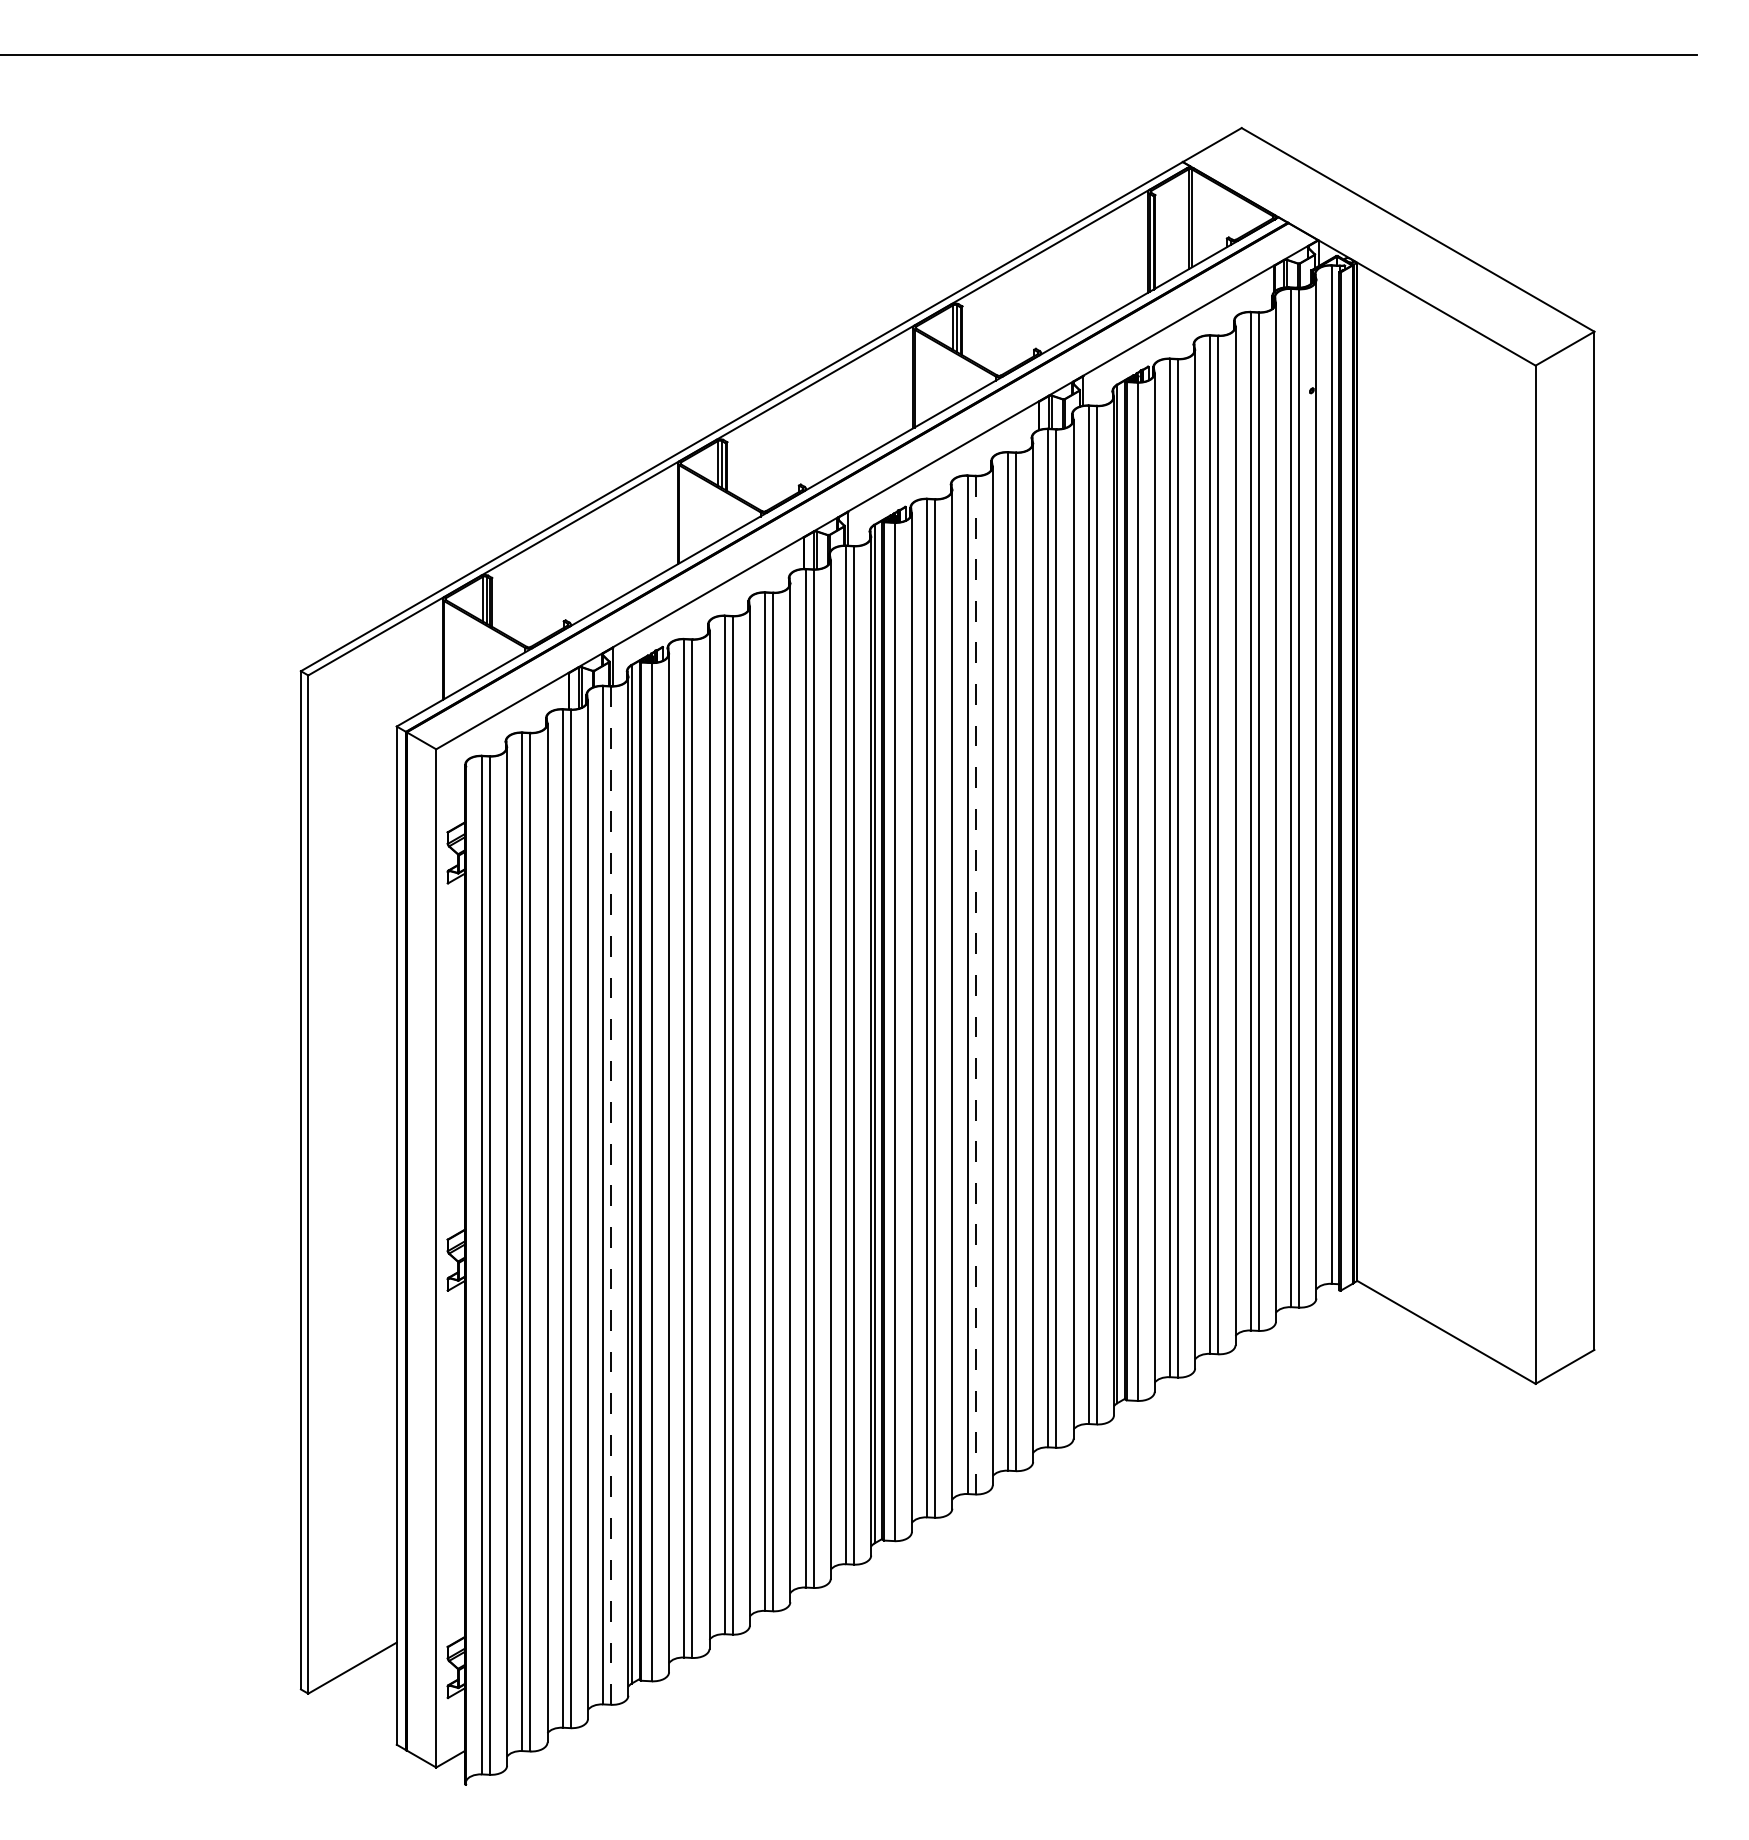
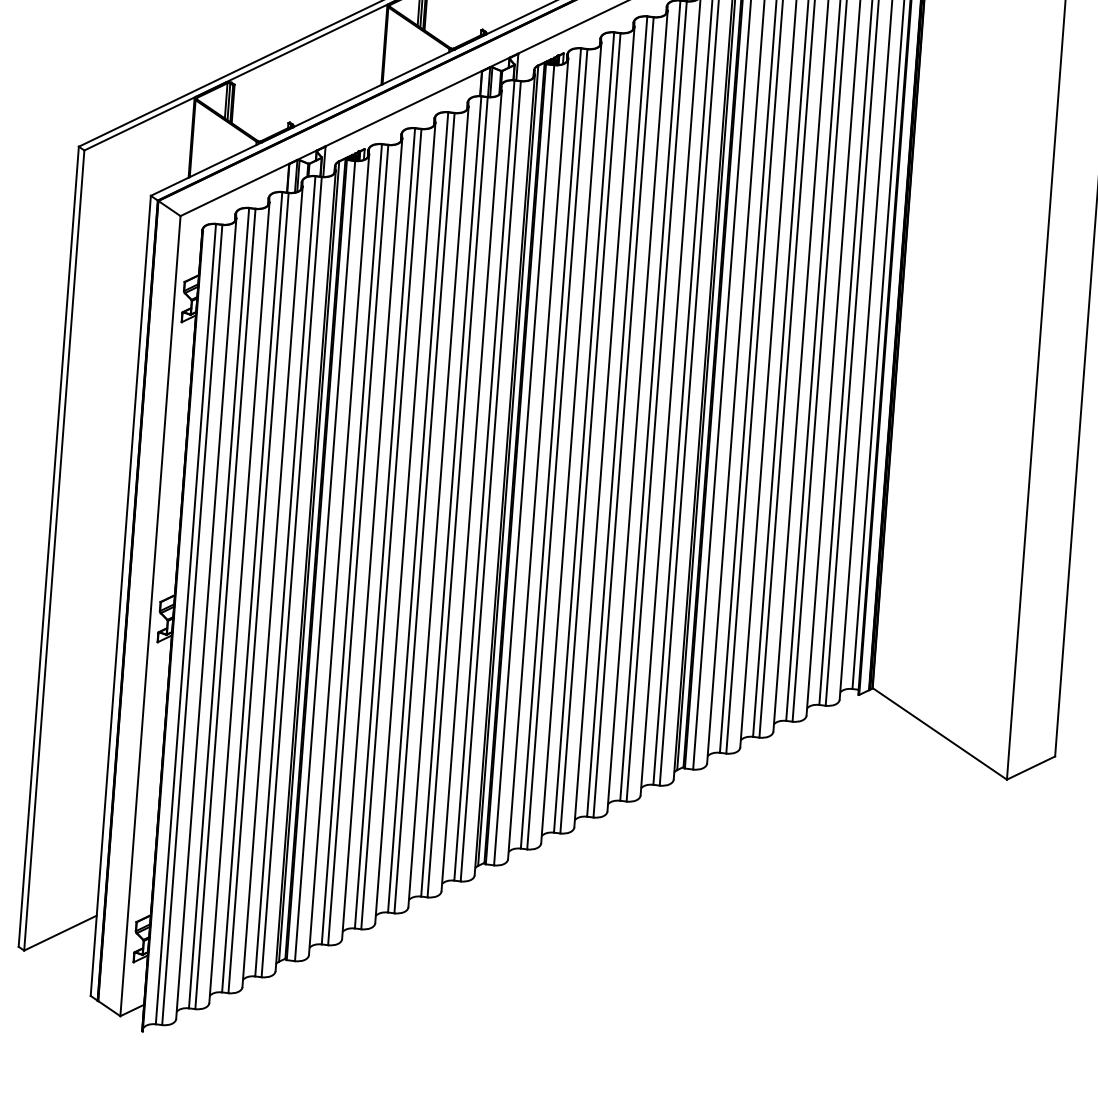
line: (975, 985) -> (590, 433), dashed -> solid
line: (611, 1196) -> (291, 577), dashed -> solid

